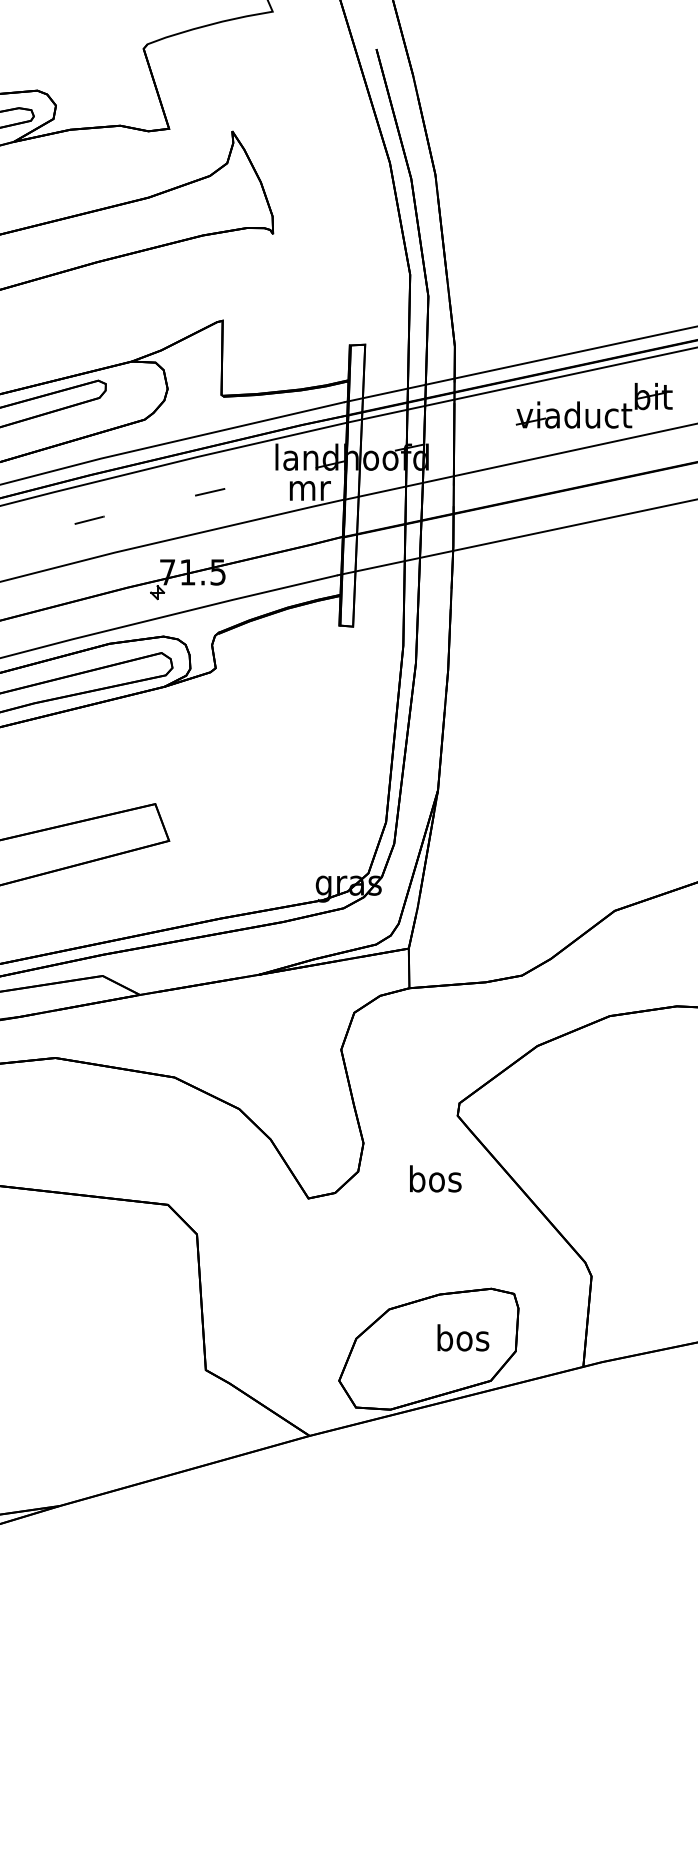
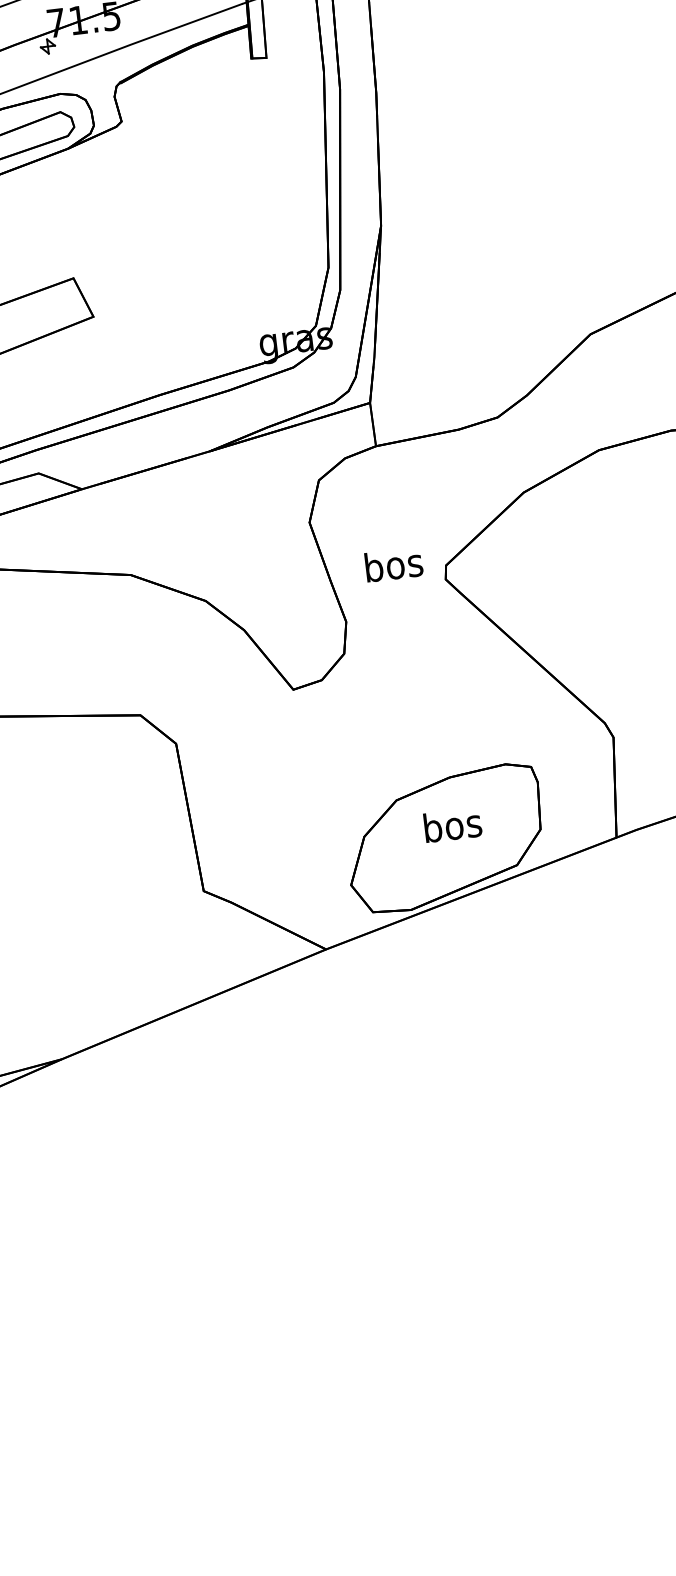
text: (435, 1178) -> (393, 564), moved
text: (463, 1337) -> (452, 824), moved

